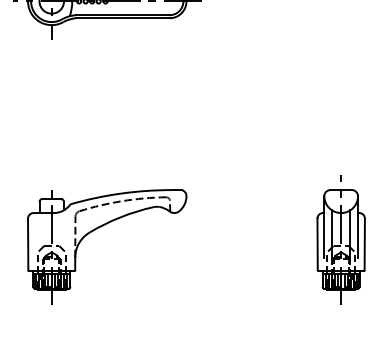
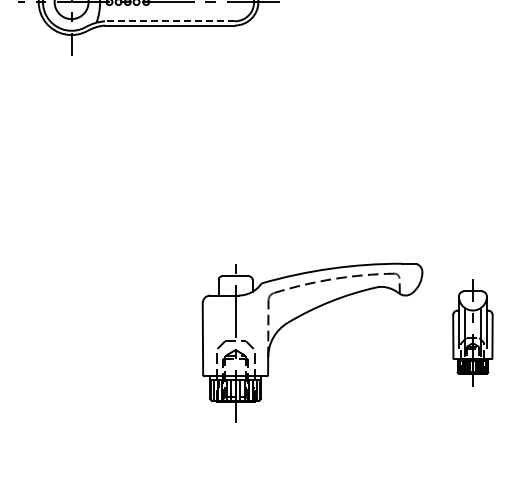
line: (122, 15) -> (169, 21), solid -> dashed
part: (97, 228) -> (299, 317), moved
part: (340, 239) -> (472, 332), size x0.6

